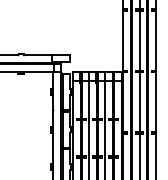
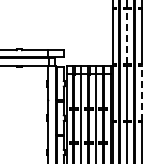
line: (139, 40) -> (127, 36), solid -> dashed
line: (155, 101) -> (141, 92), solid -> dashed

